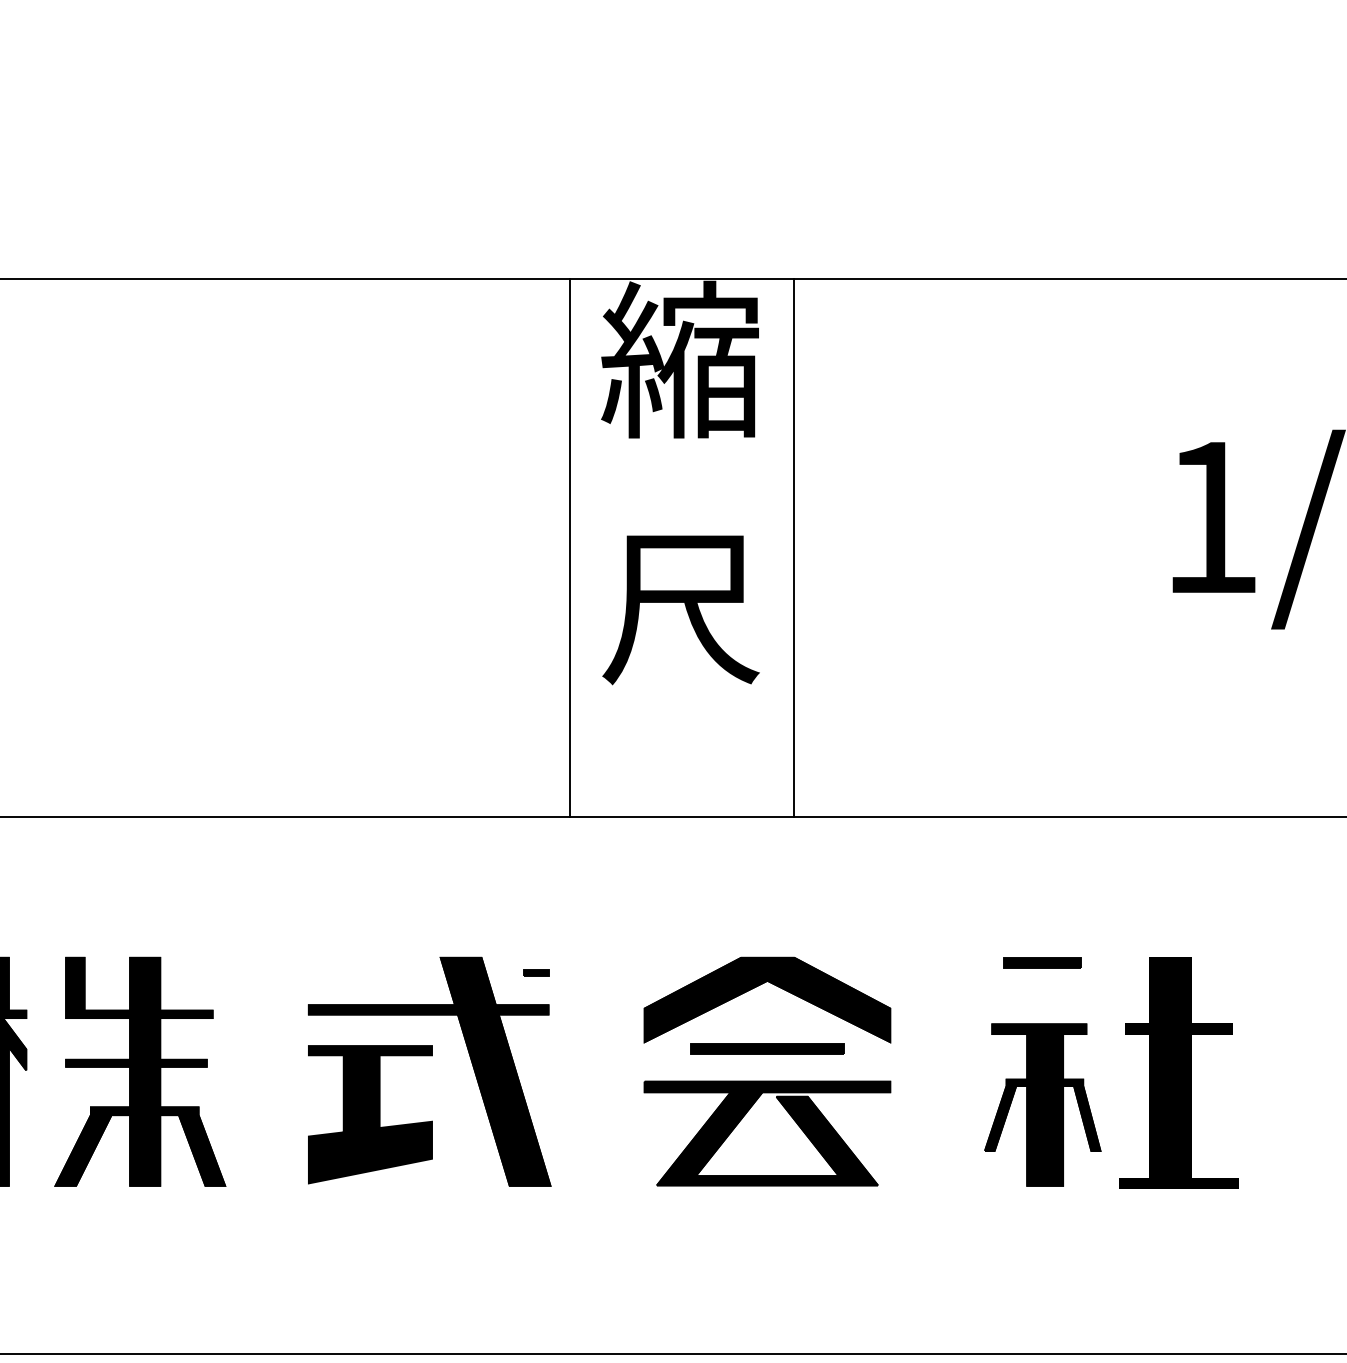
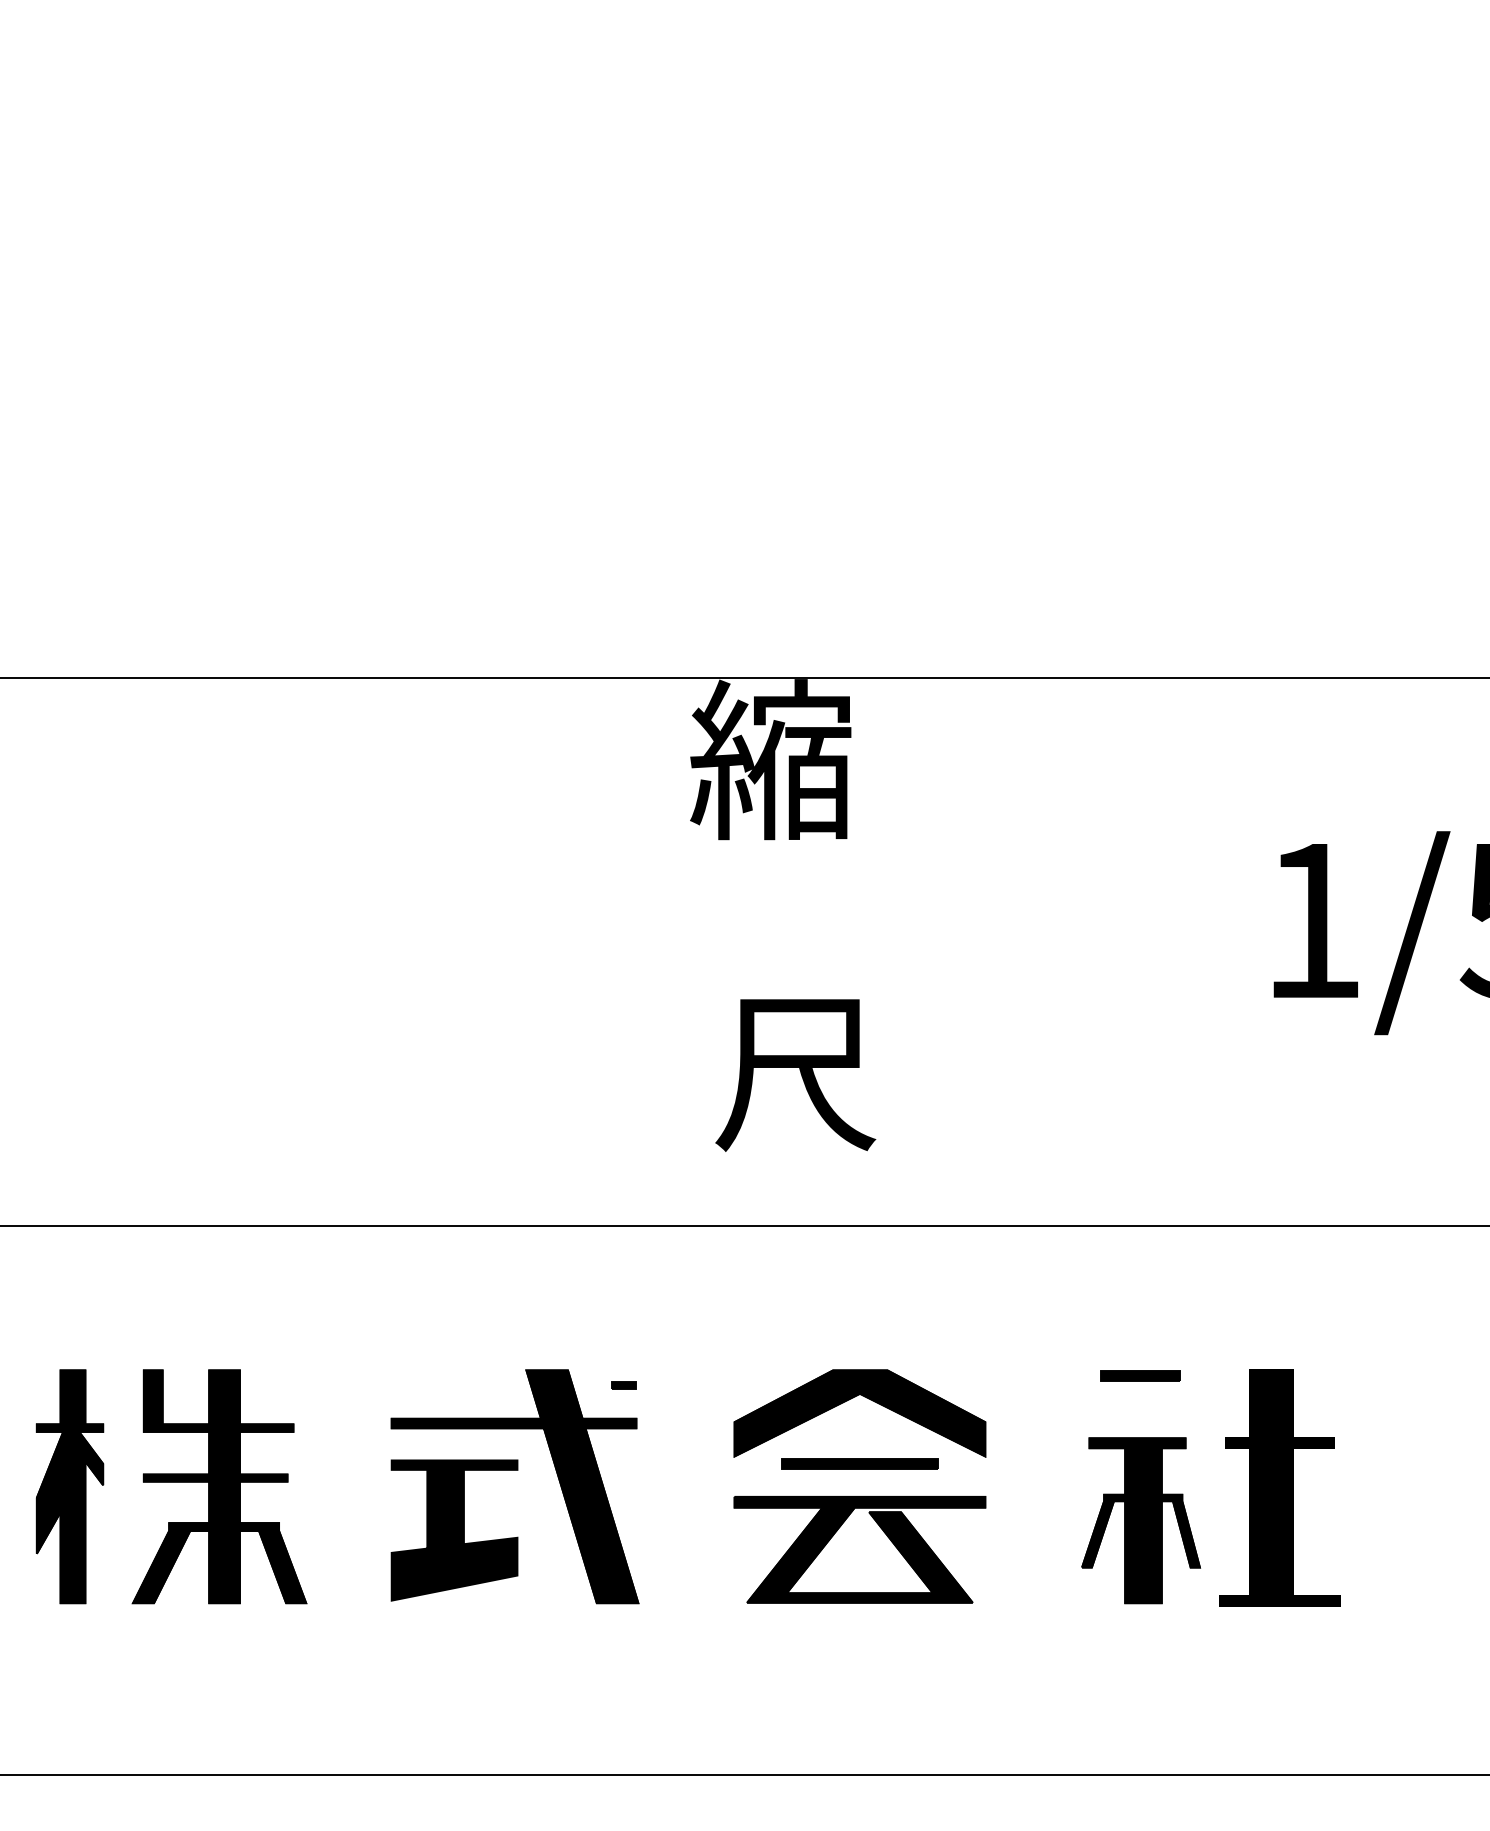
line: (570, 547) -> (658, 951), removed
line: (793, 547) -> (886, 951), removed
text: (680, 610) -> (795, 1075), moved

